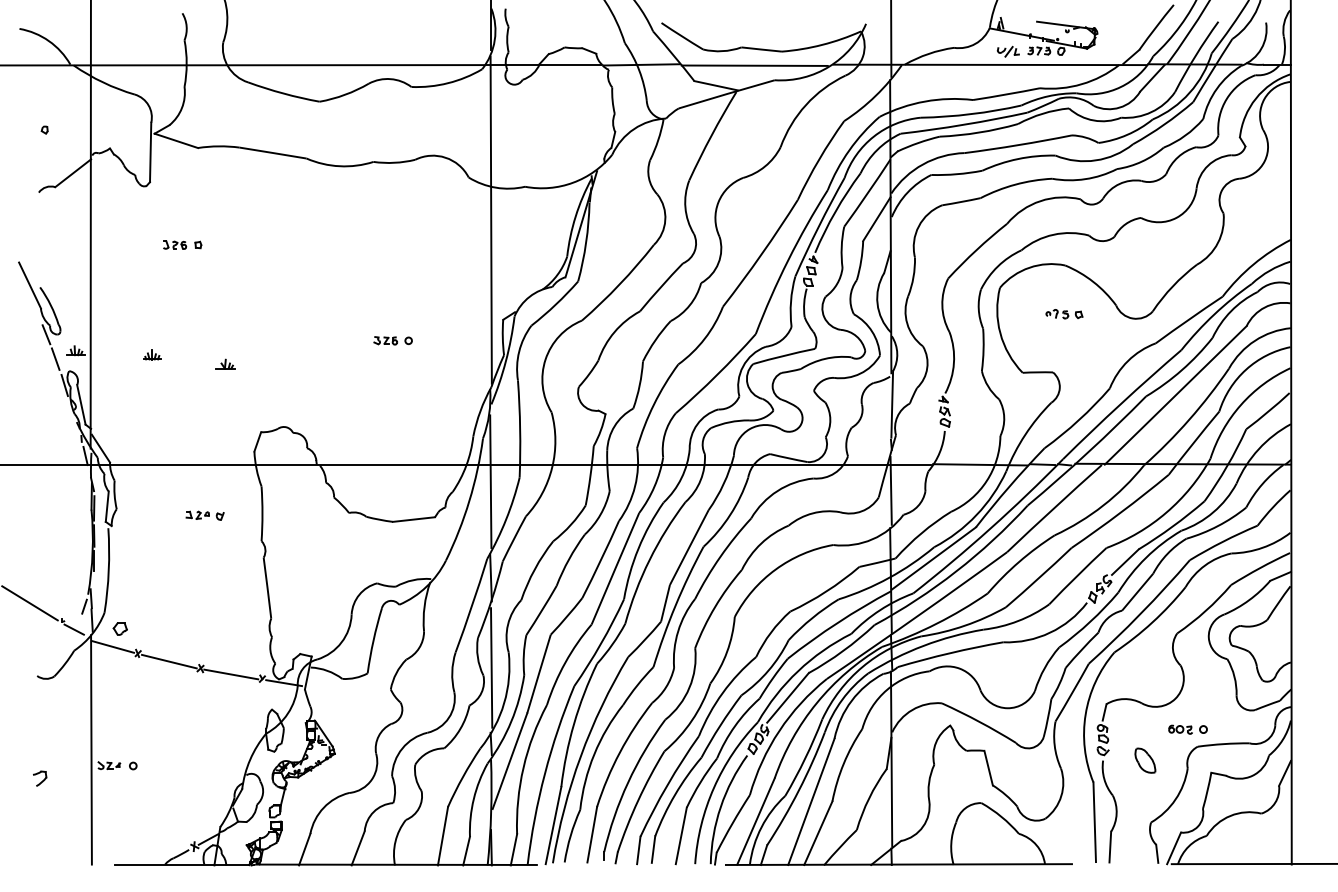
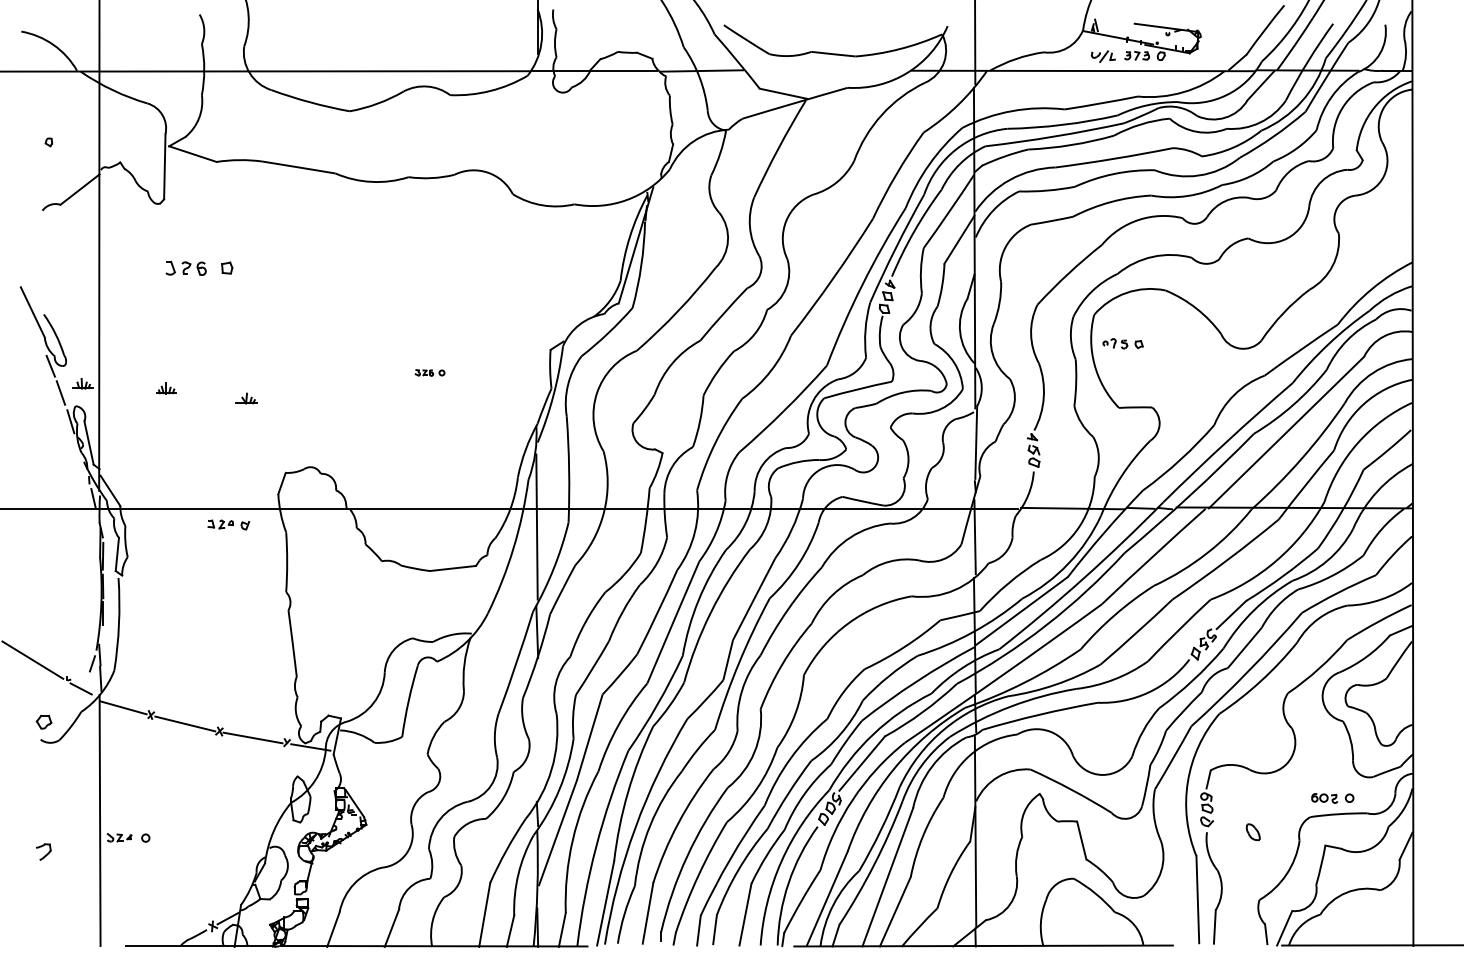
line: (754, 65) -> (825, 71), removed
line: (490, 219) -> (536, 240), removed
part: (182, 244) -> (199, 267), size x1.6
part: (1064, 314) -> (1123, 344), moved
part: (392, 340) -> (429, 372), size x0.7
part: (204, 515) -> (228, 524), moved
part: (119, 628) -> (43, 721), moved
line: (491, 667) -> (537, 730), removed
part: (1187, 729) -> (1332, 798), moved
part: (1145, 760) -> (1253, 832), size x0.6

